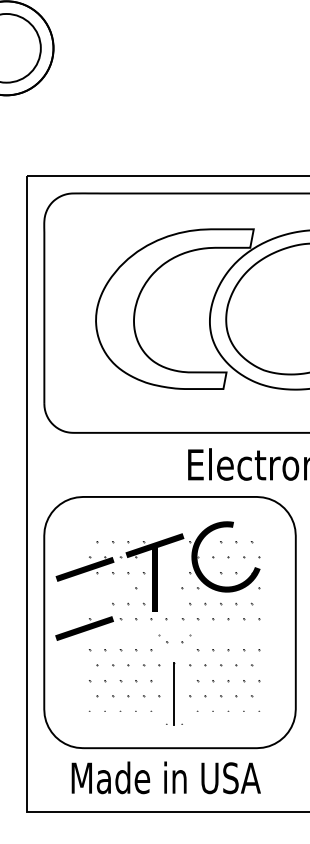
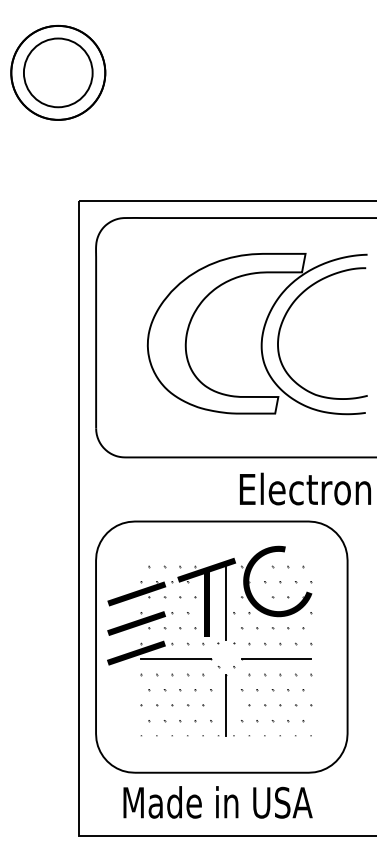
line: (174, 577) -> (226, 602), added
part: (88, 598) -> (140, 623), added
line: (123, 634) -> (175, 659), added
line: (224, 634) -> (276, 659), added
part: (174, 693) -> (226, 705), moved

